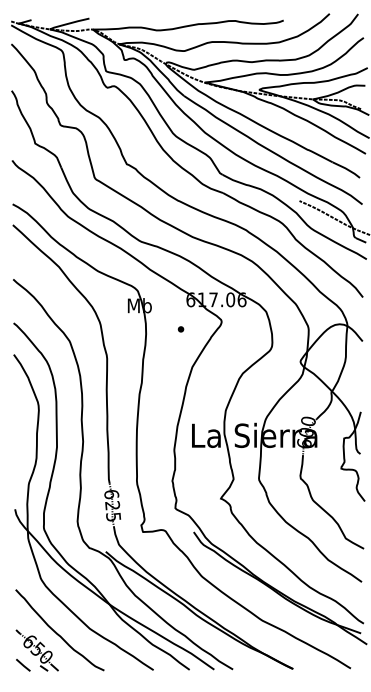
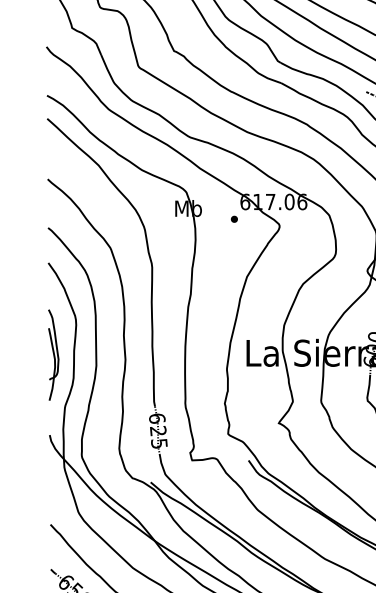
part: (180, 329) -> (233, 219), moved
part: (18, 437) -> (53, 355), added

